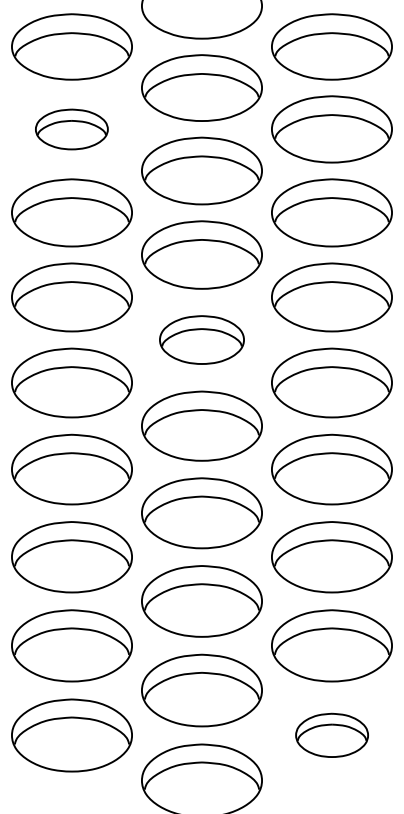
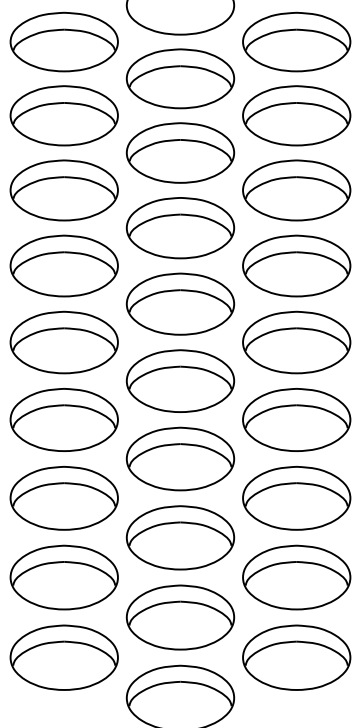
part: (71, 129) -> (63, 115), size x1.67
part: (202, 339) -> (180, 303), size x1.43
part: (331, 735) -> (296, 657), size x1.67

